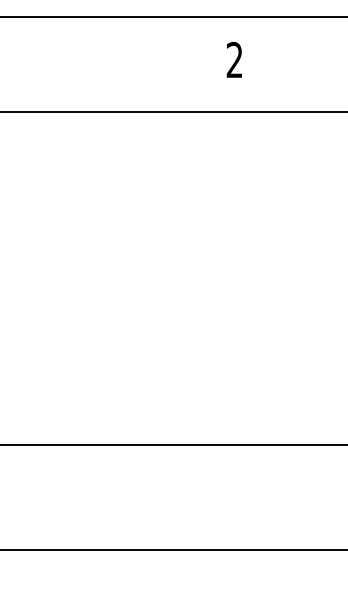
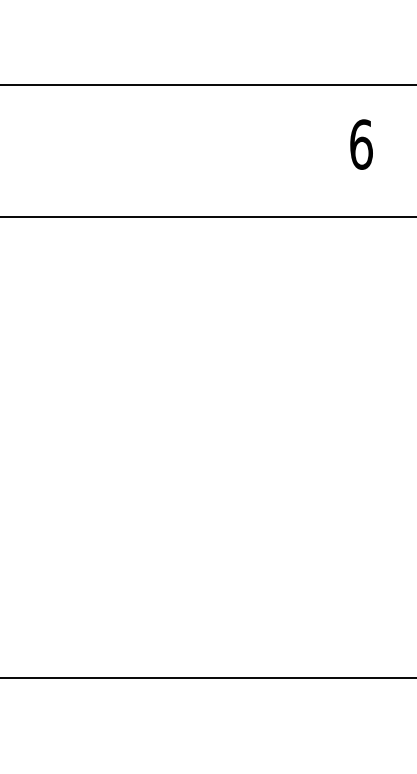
text: (234, 59) -> (361, 143), 2 -> 6

